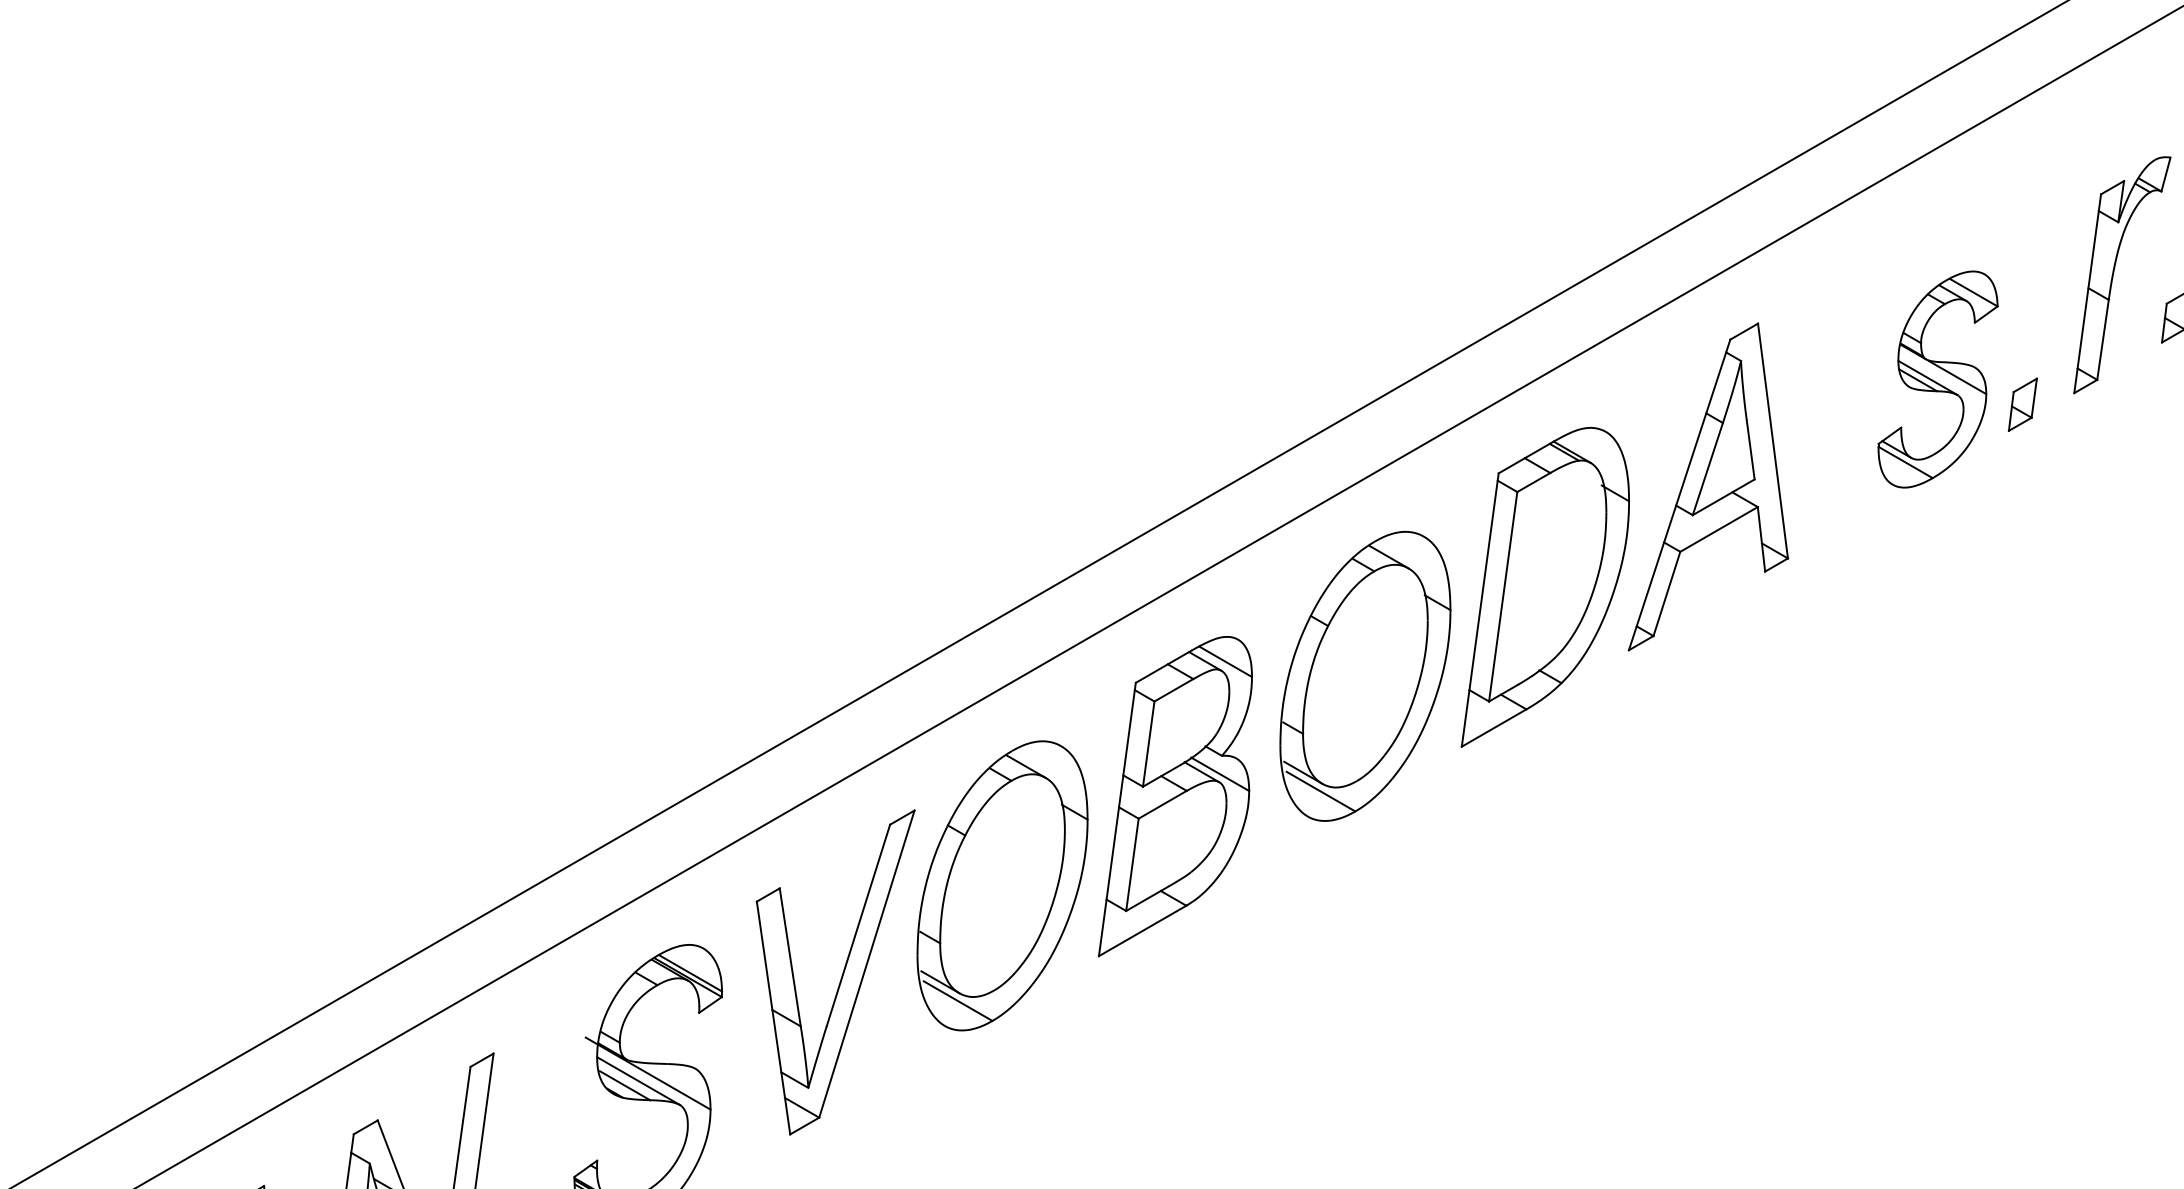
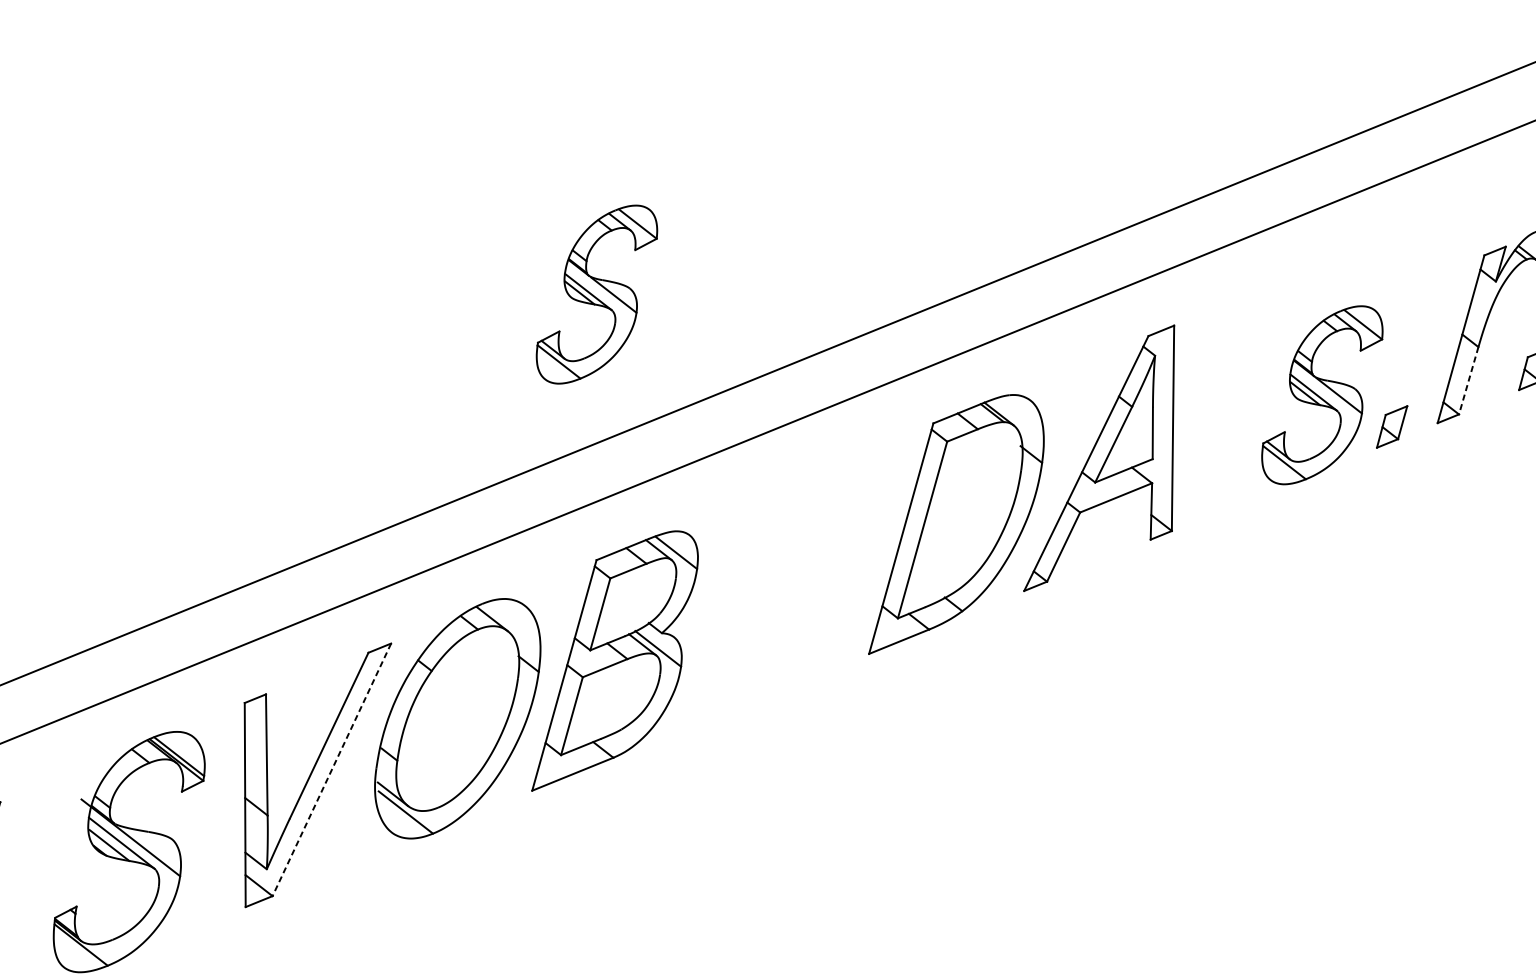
line: (2102, 340) -> (1468, 381), solid -> dashed
part: (1093, 379) -> (596, 294), added
part: (1365, 676) -> (794, 582), removed
line: (866, 964) -> (331, 770), solid -> dashed

